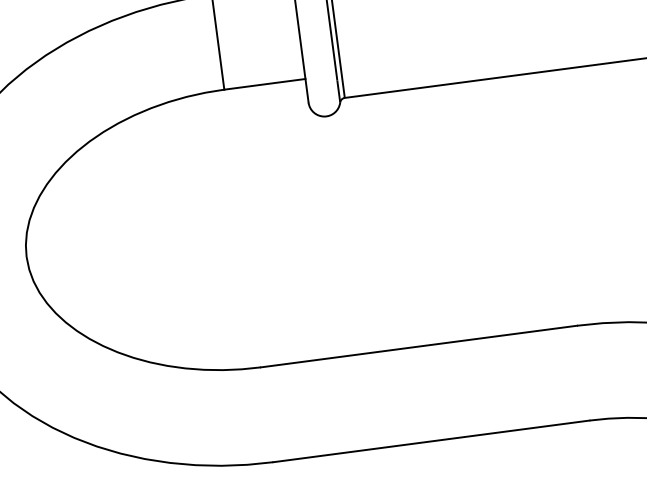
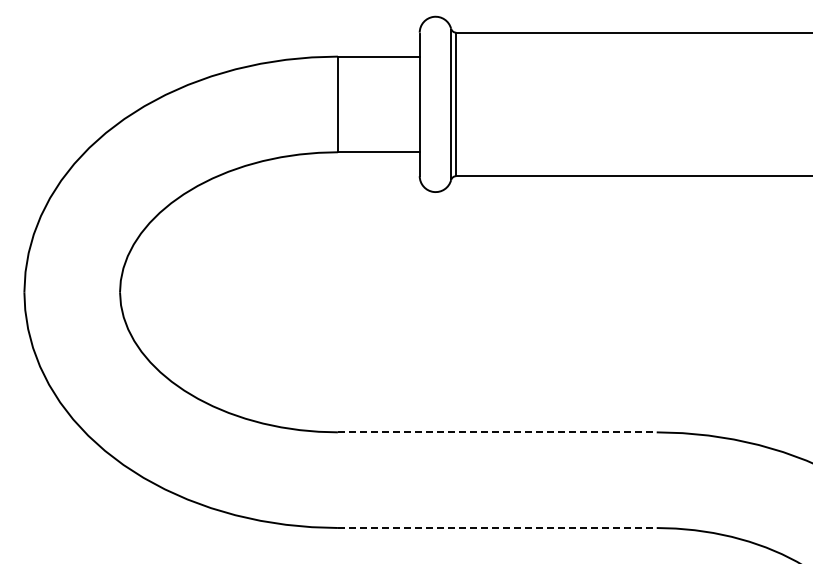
line: (419, 346) -> (497, 432), solid -> dashed
line: (431, 441) -> (497, 528), solid -> dashed

